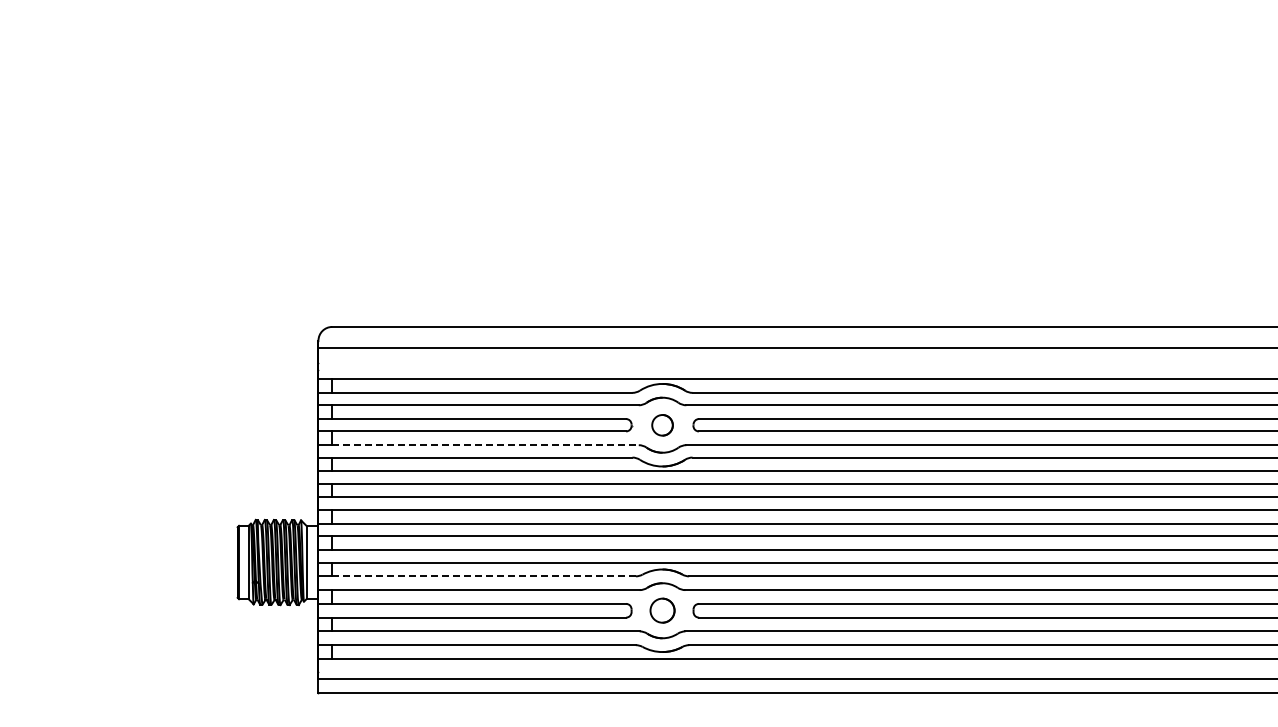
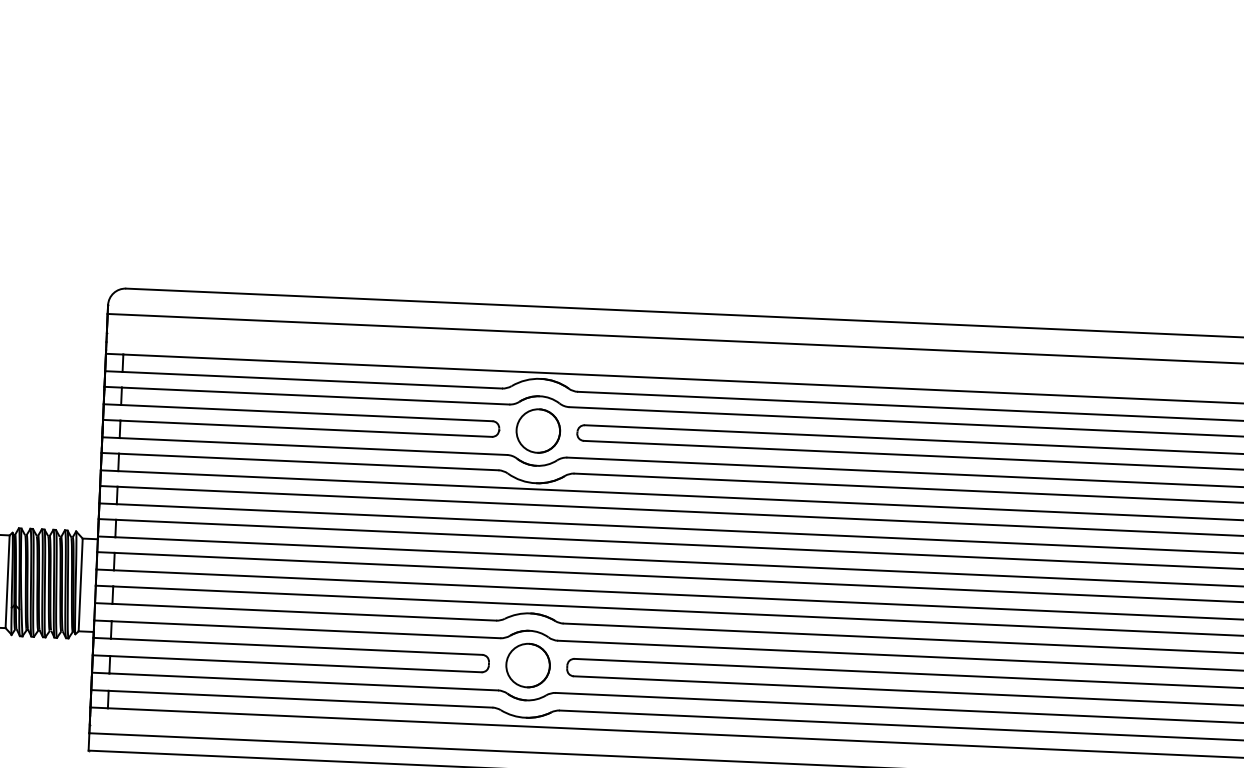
circle: (662, 425) -> (538, 431), size x1.67
line: (486, 445) -> (314, 446), dashed -> solid
line: (484, 576) -> (304, 612), dashed -> solid
circle: (662, 610) -> (528, 665), size x1.43

